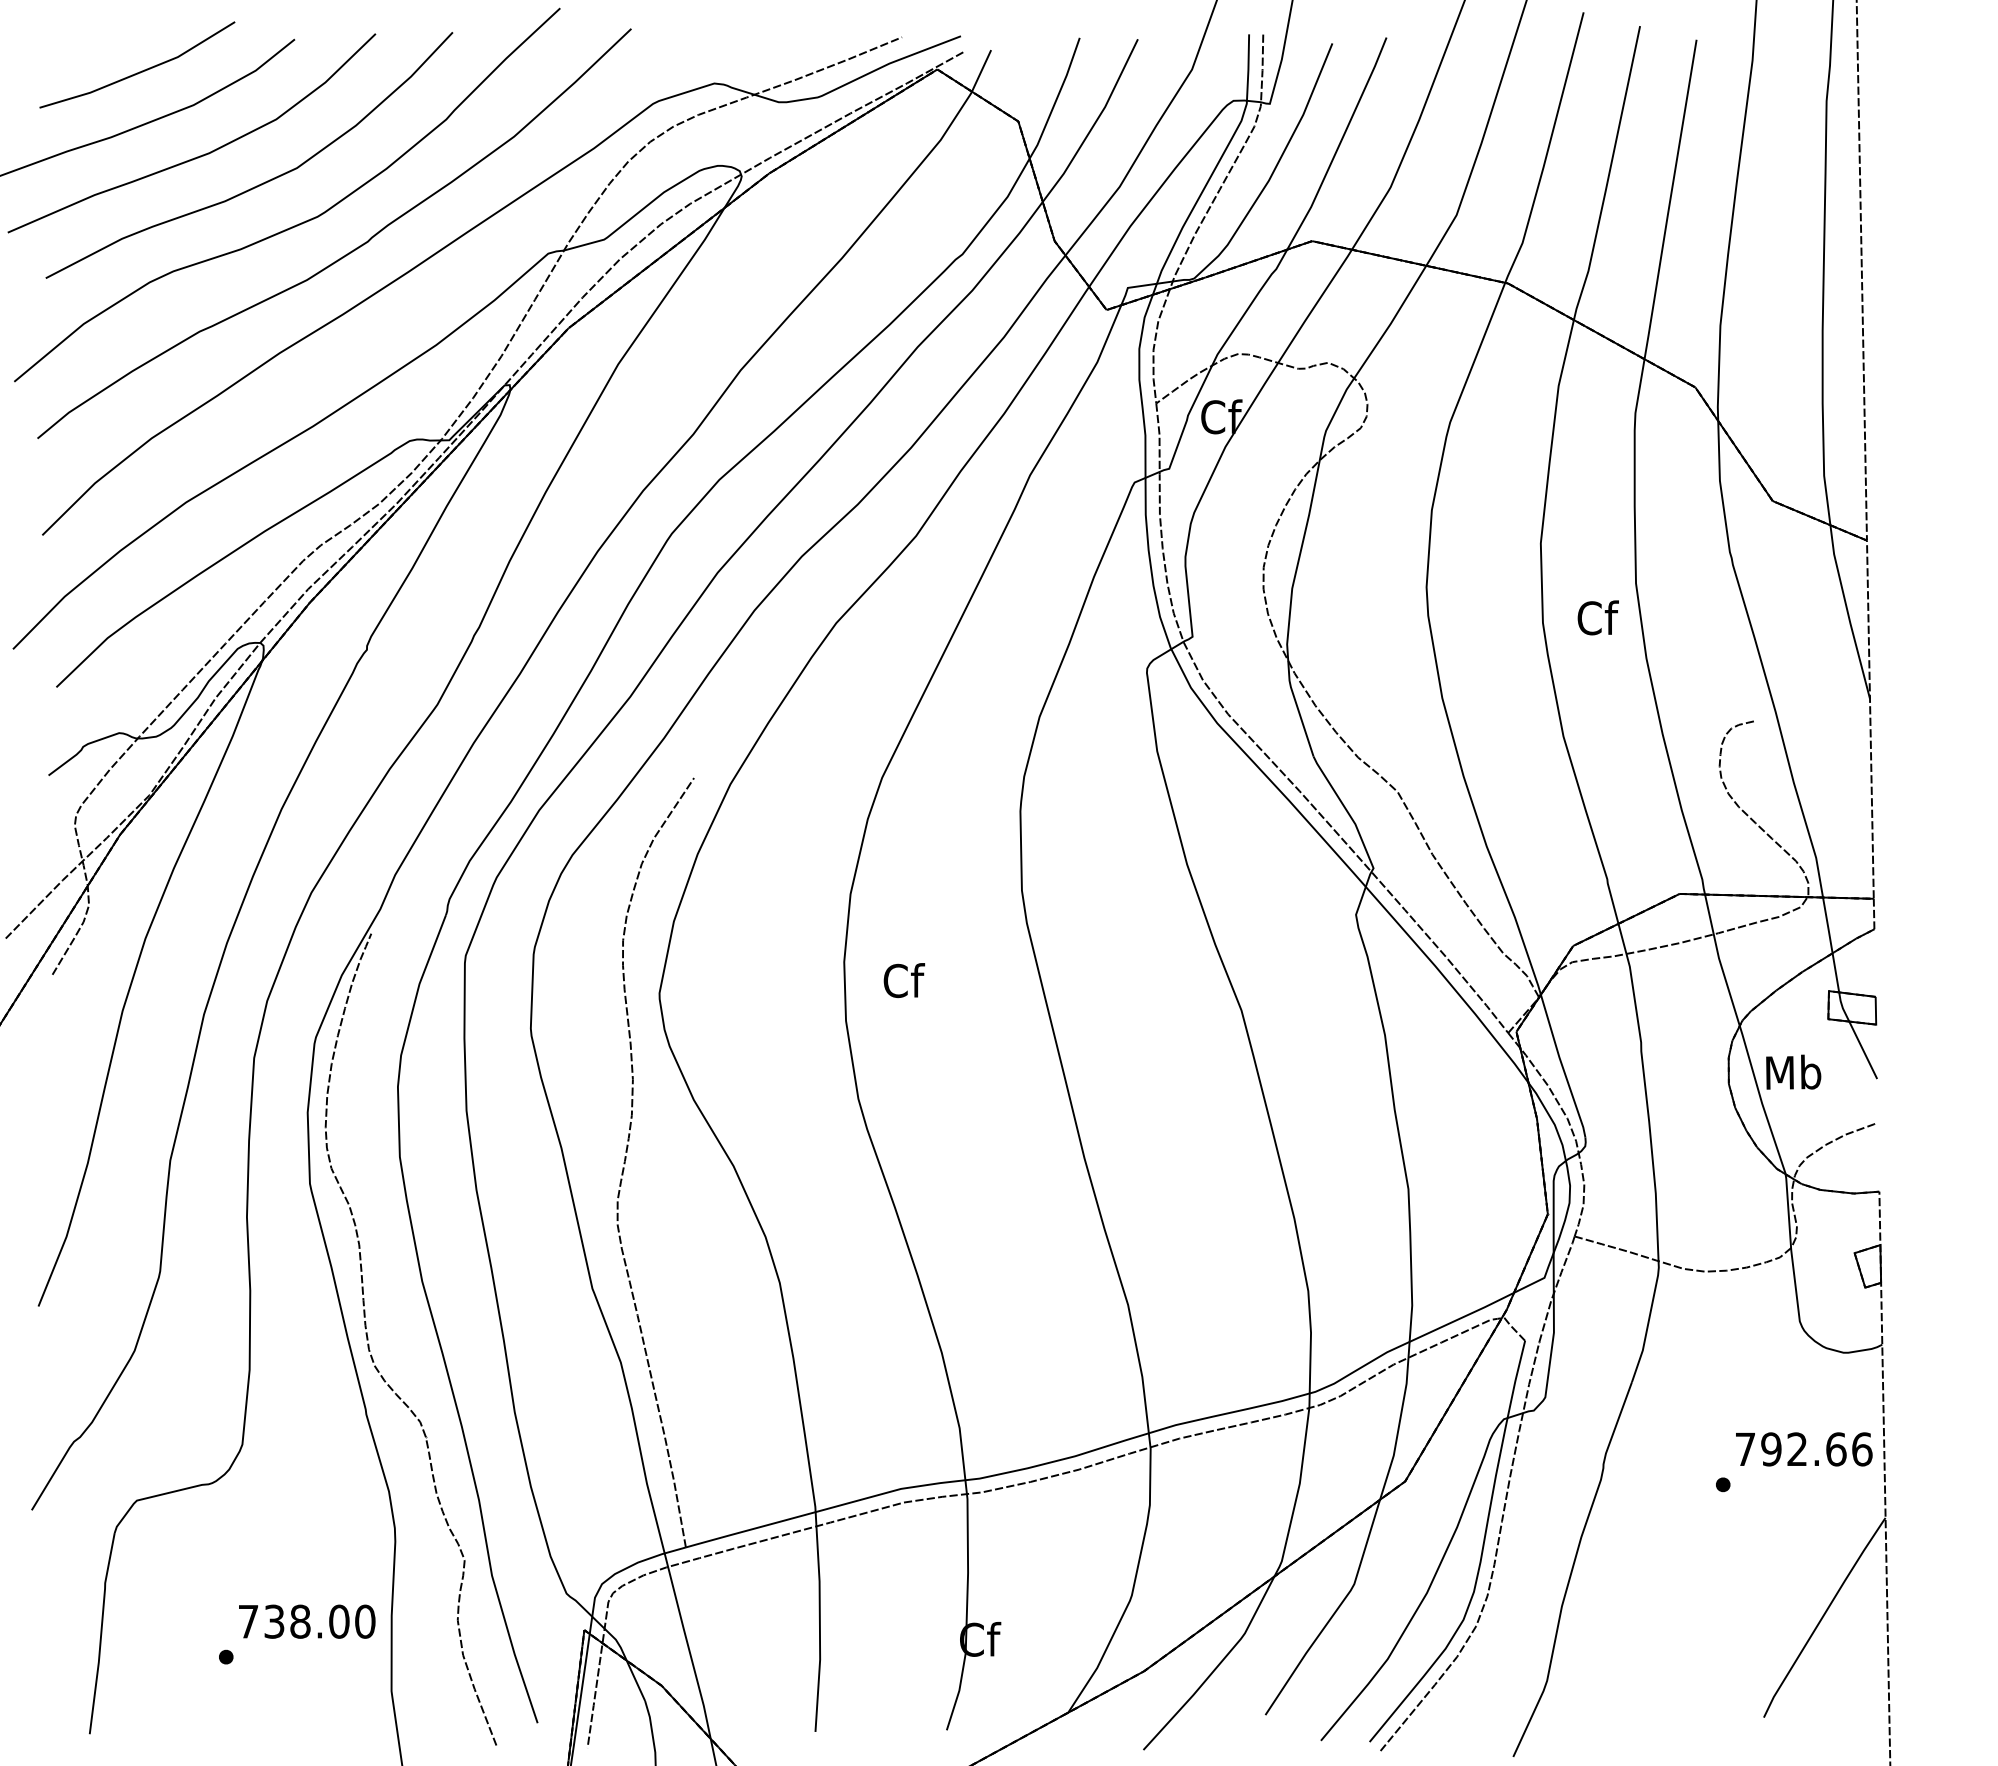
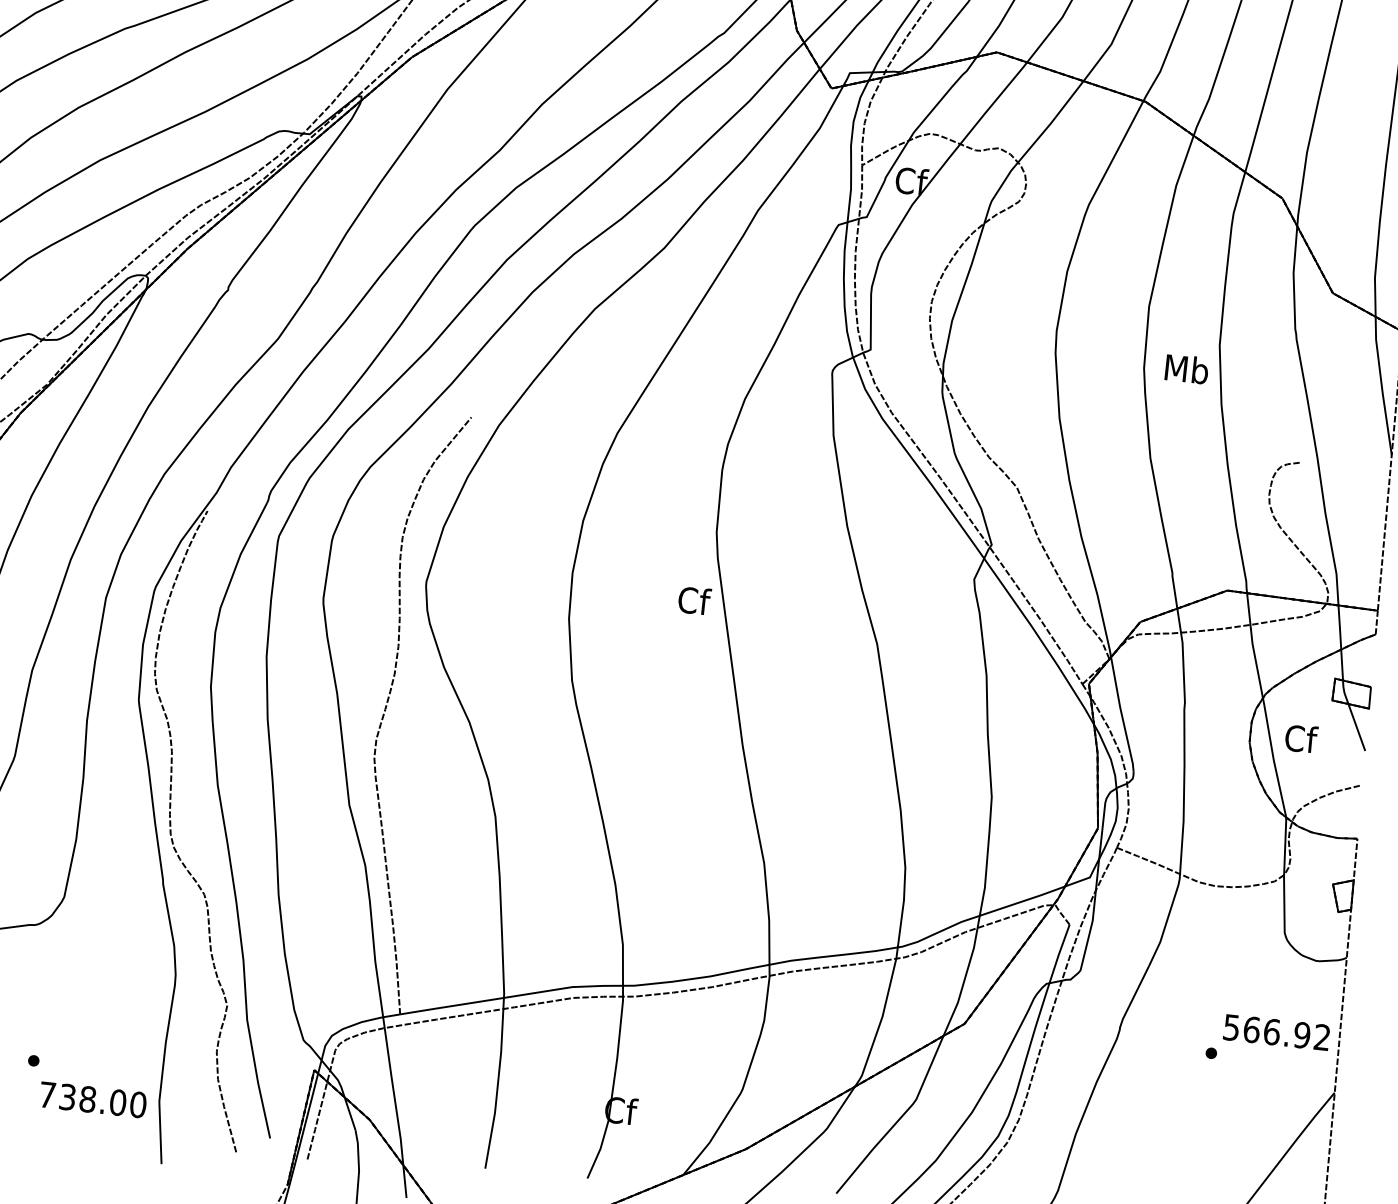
text: (1597, 617) -> (1186, 368), Cf -> Mb
text: (903, 980) -> (694, 600), moved
text: (1793, 1071) -> (1300, 738), Mb -> Cf
text: (1803, 1449) -> (1276, 1032), 792.66 -> 566.92
text: (307, 1621) -> (93, 1099), moved

